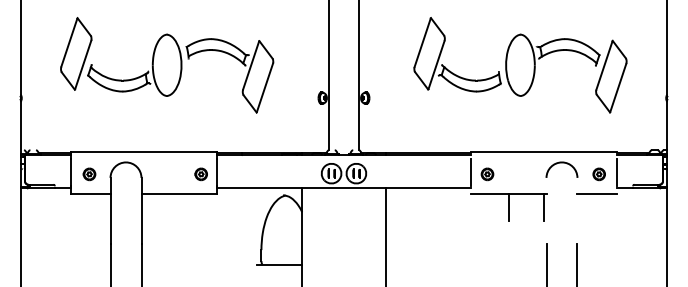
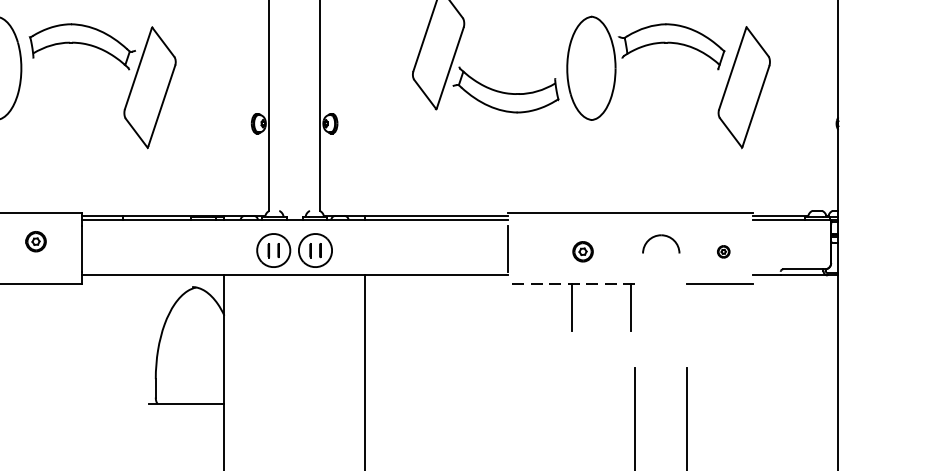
part: (561, 169) -> (660, 243), size x0.7
line: (616, 172) -> (752, 248), removed
part: (200, 174) -> (34, 241), moved
part: (487, 174) -> (583, 251), moved
part: (598, 174) -> (722, 251), size x0.6
line: (508, 193) -> (571, 283), solid -> dashed

